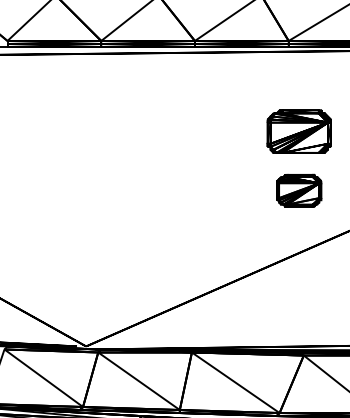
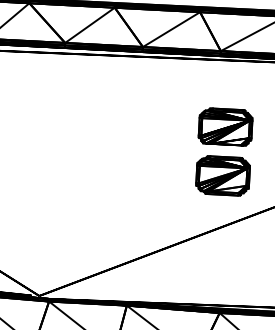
part: (298, 190) -> (222, 175), size x1.43

